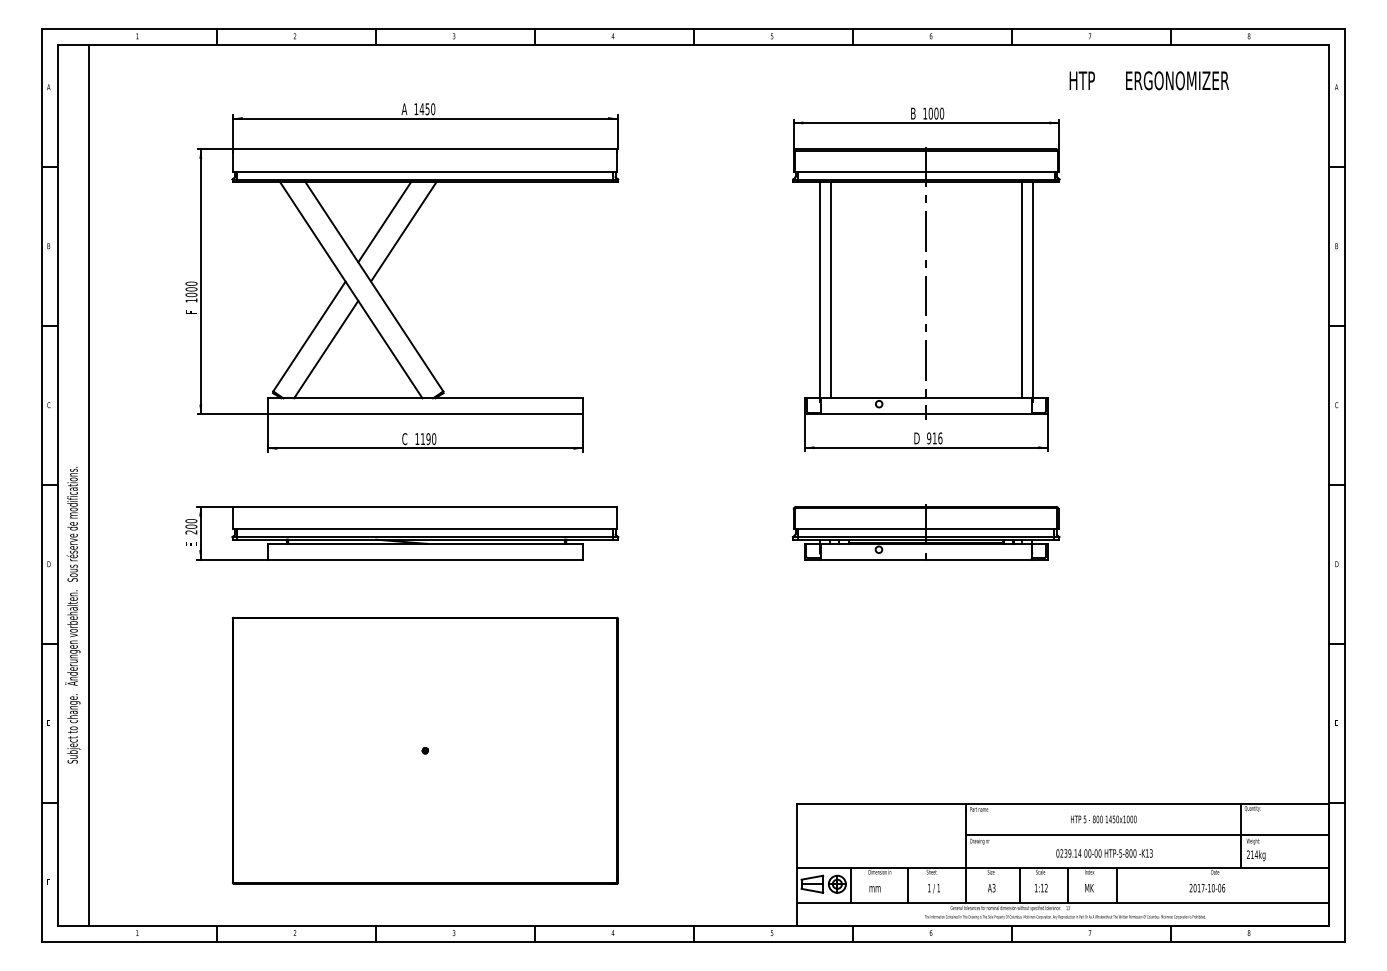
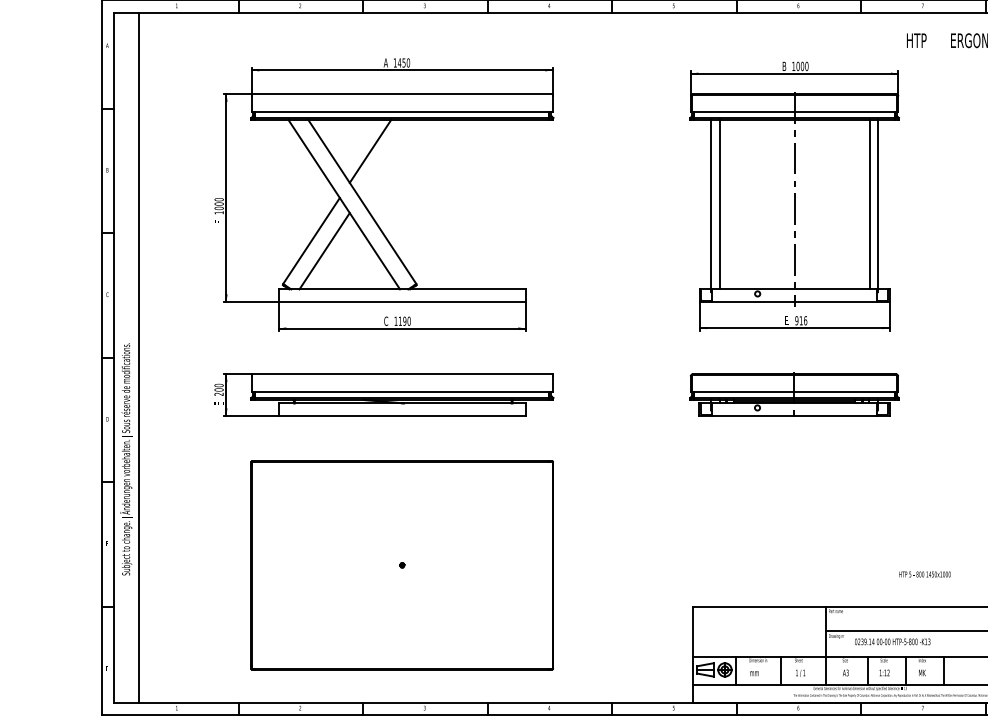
line: (403, 231) -> (385, 158), removed
text: (916, 438) -> (786, 320), D -> E
text: (1103, 819) -> (924, 574), moved
text: (1104, 853) -> (892, 641), moved

